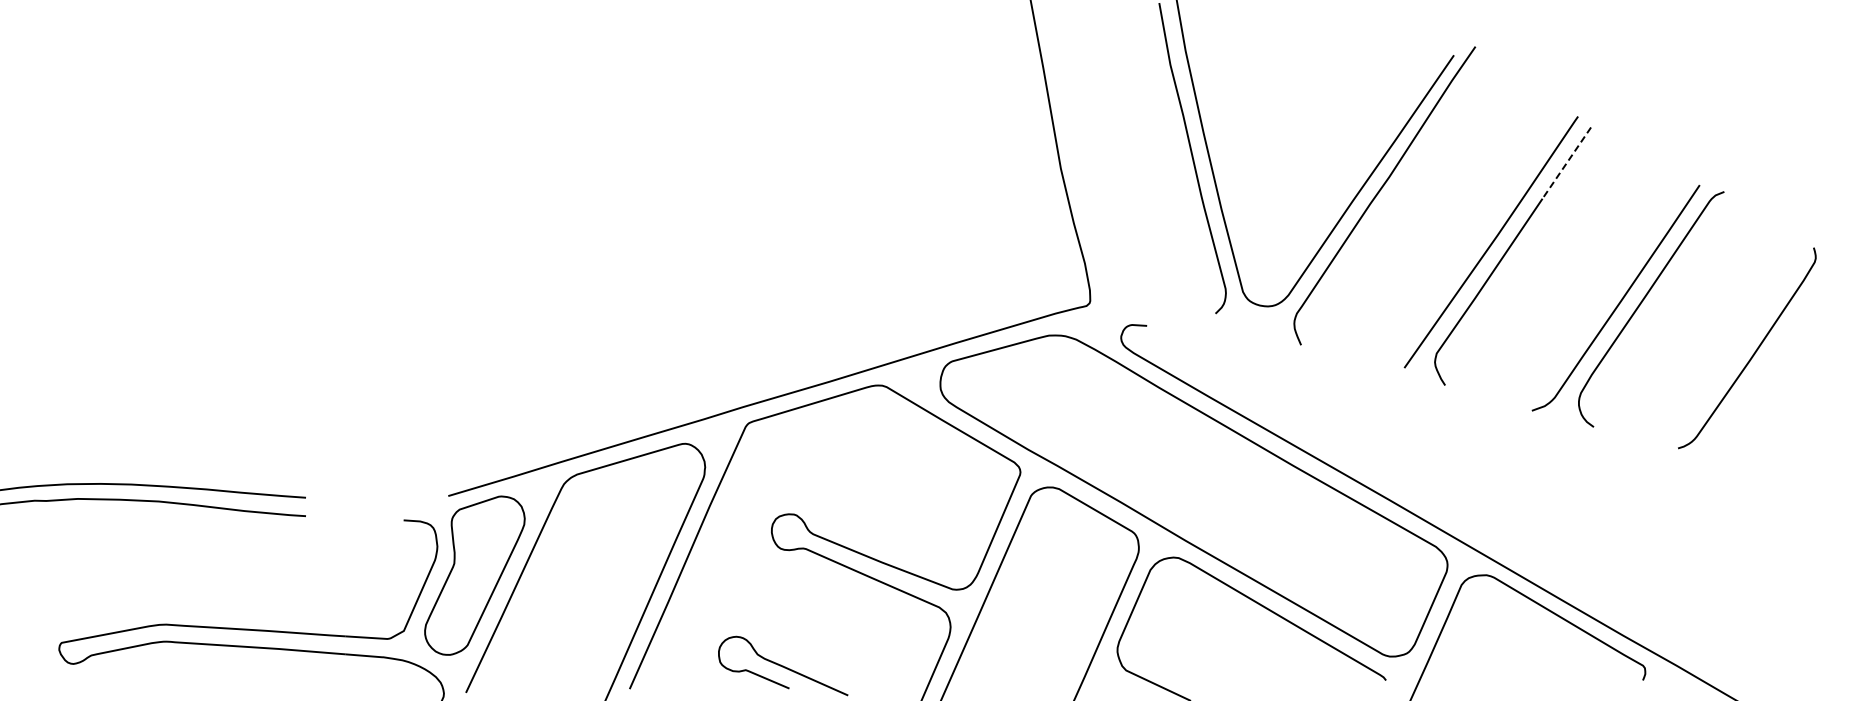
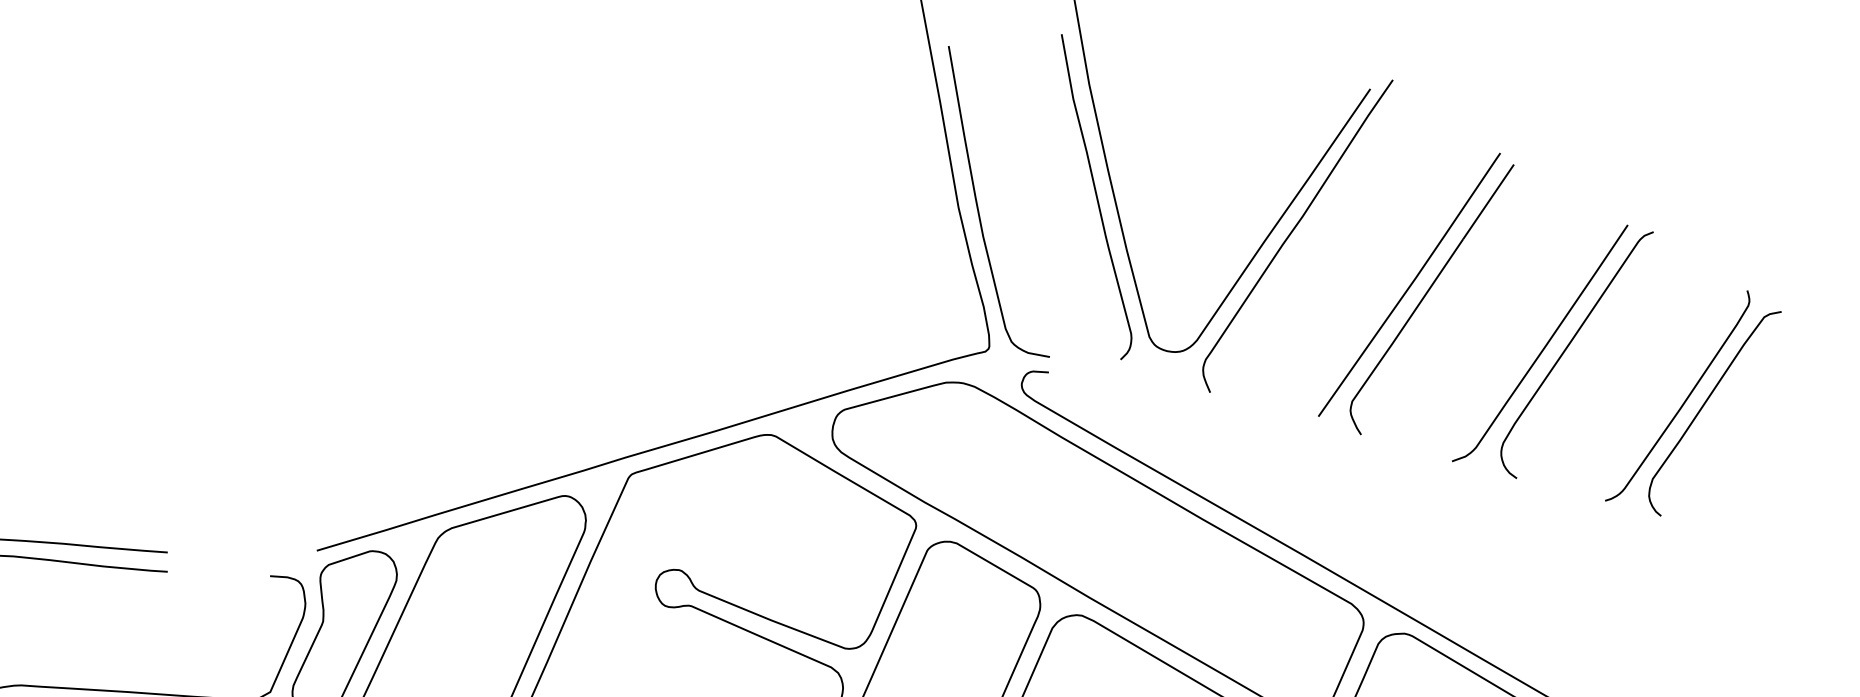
line: (1566, 163) -> (1488, 202), dashed -> solid
curve: (1079, 164) -> (978, 203), added
curve: (1772, 358) -> (1704, 406), added

